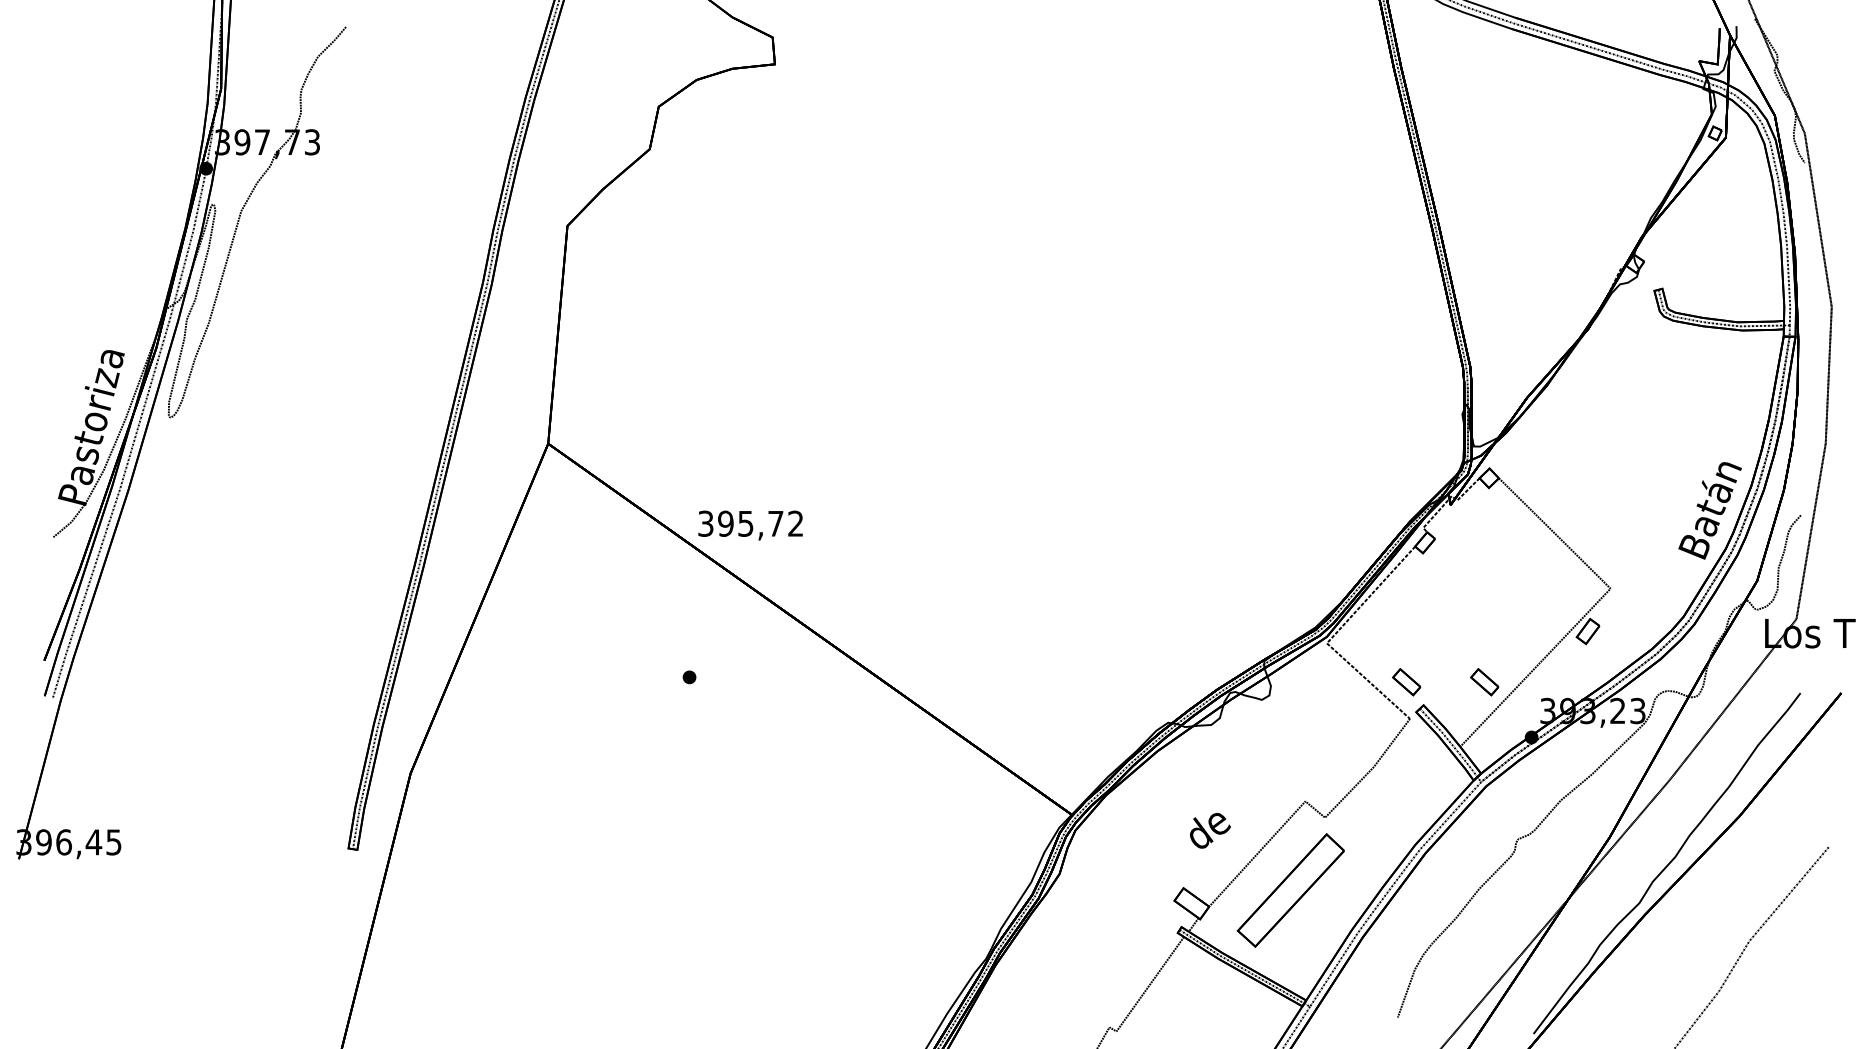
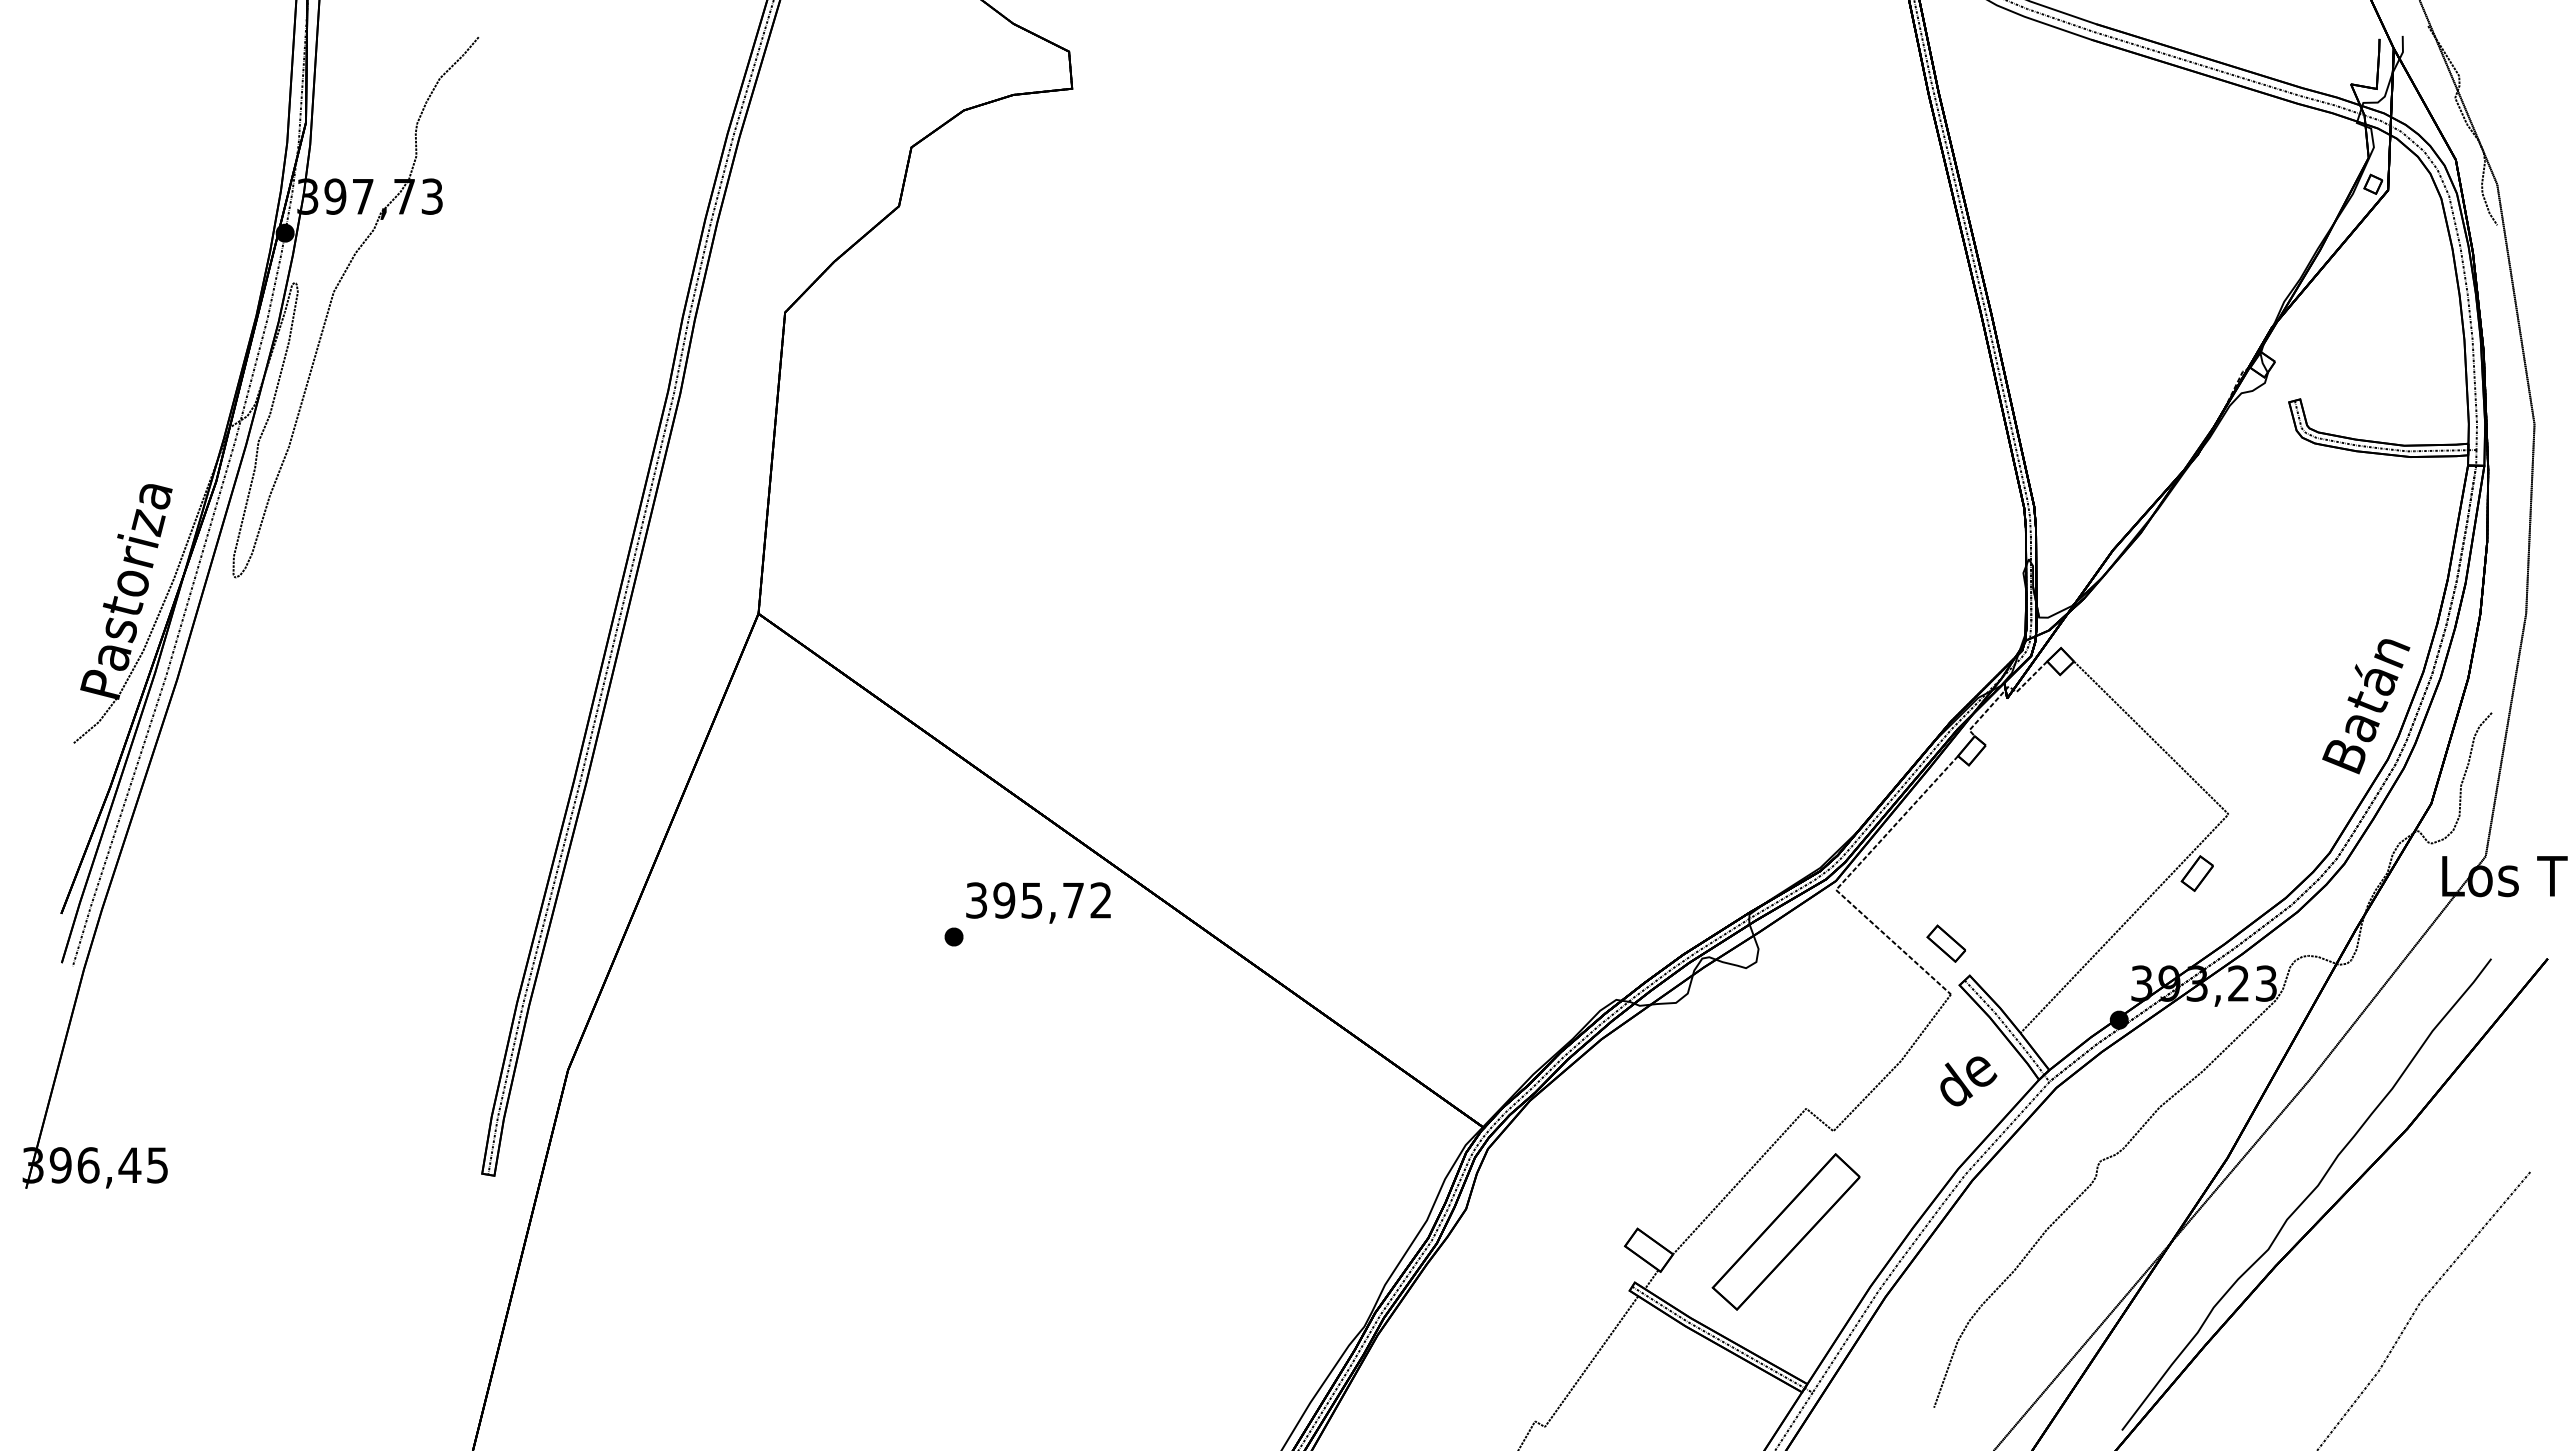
text: (750, 525) -> (1038, 902), moved
part: (1484, 682) -> (2053, 943), removed
text: (1210, 830) -> (1968, 1081), moved

